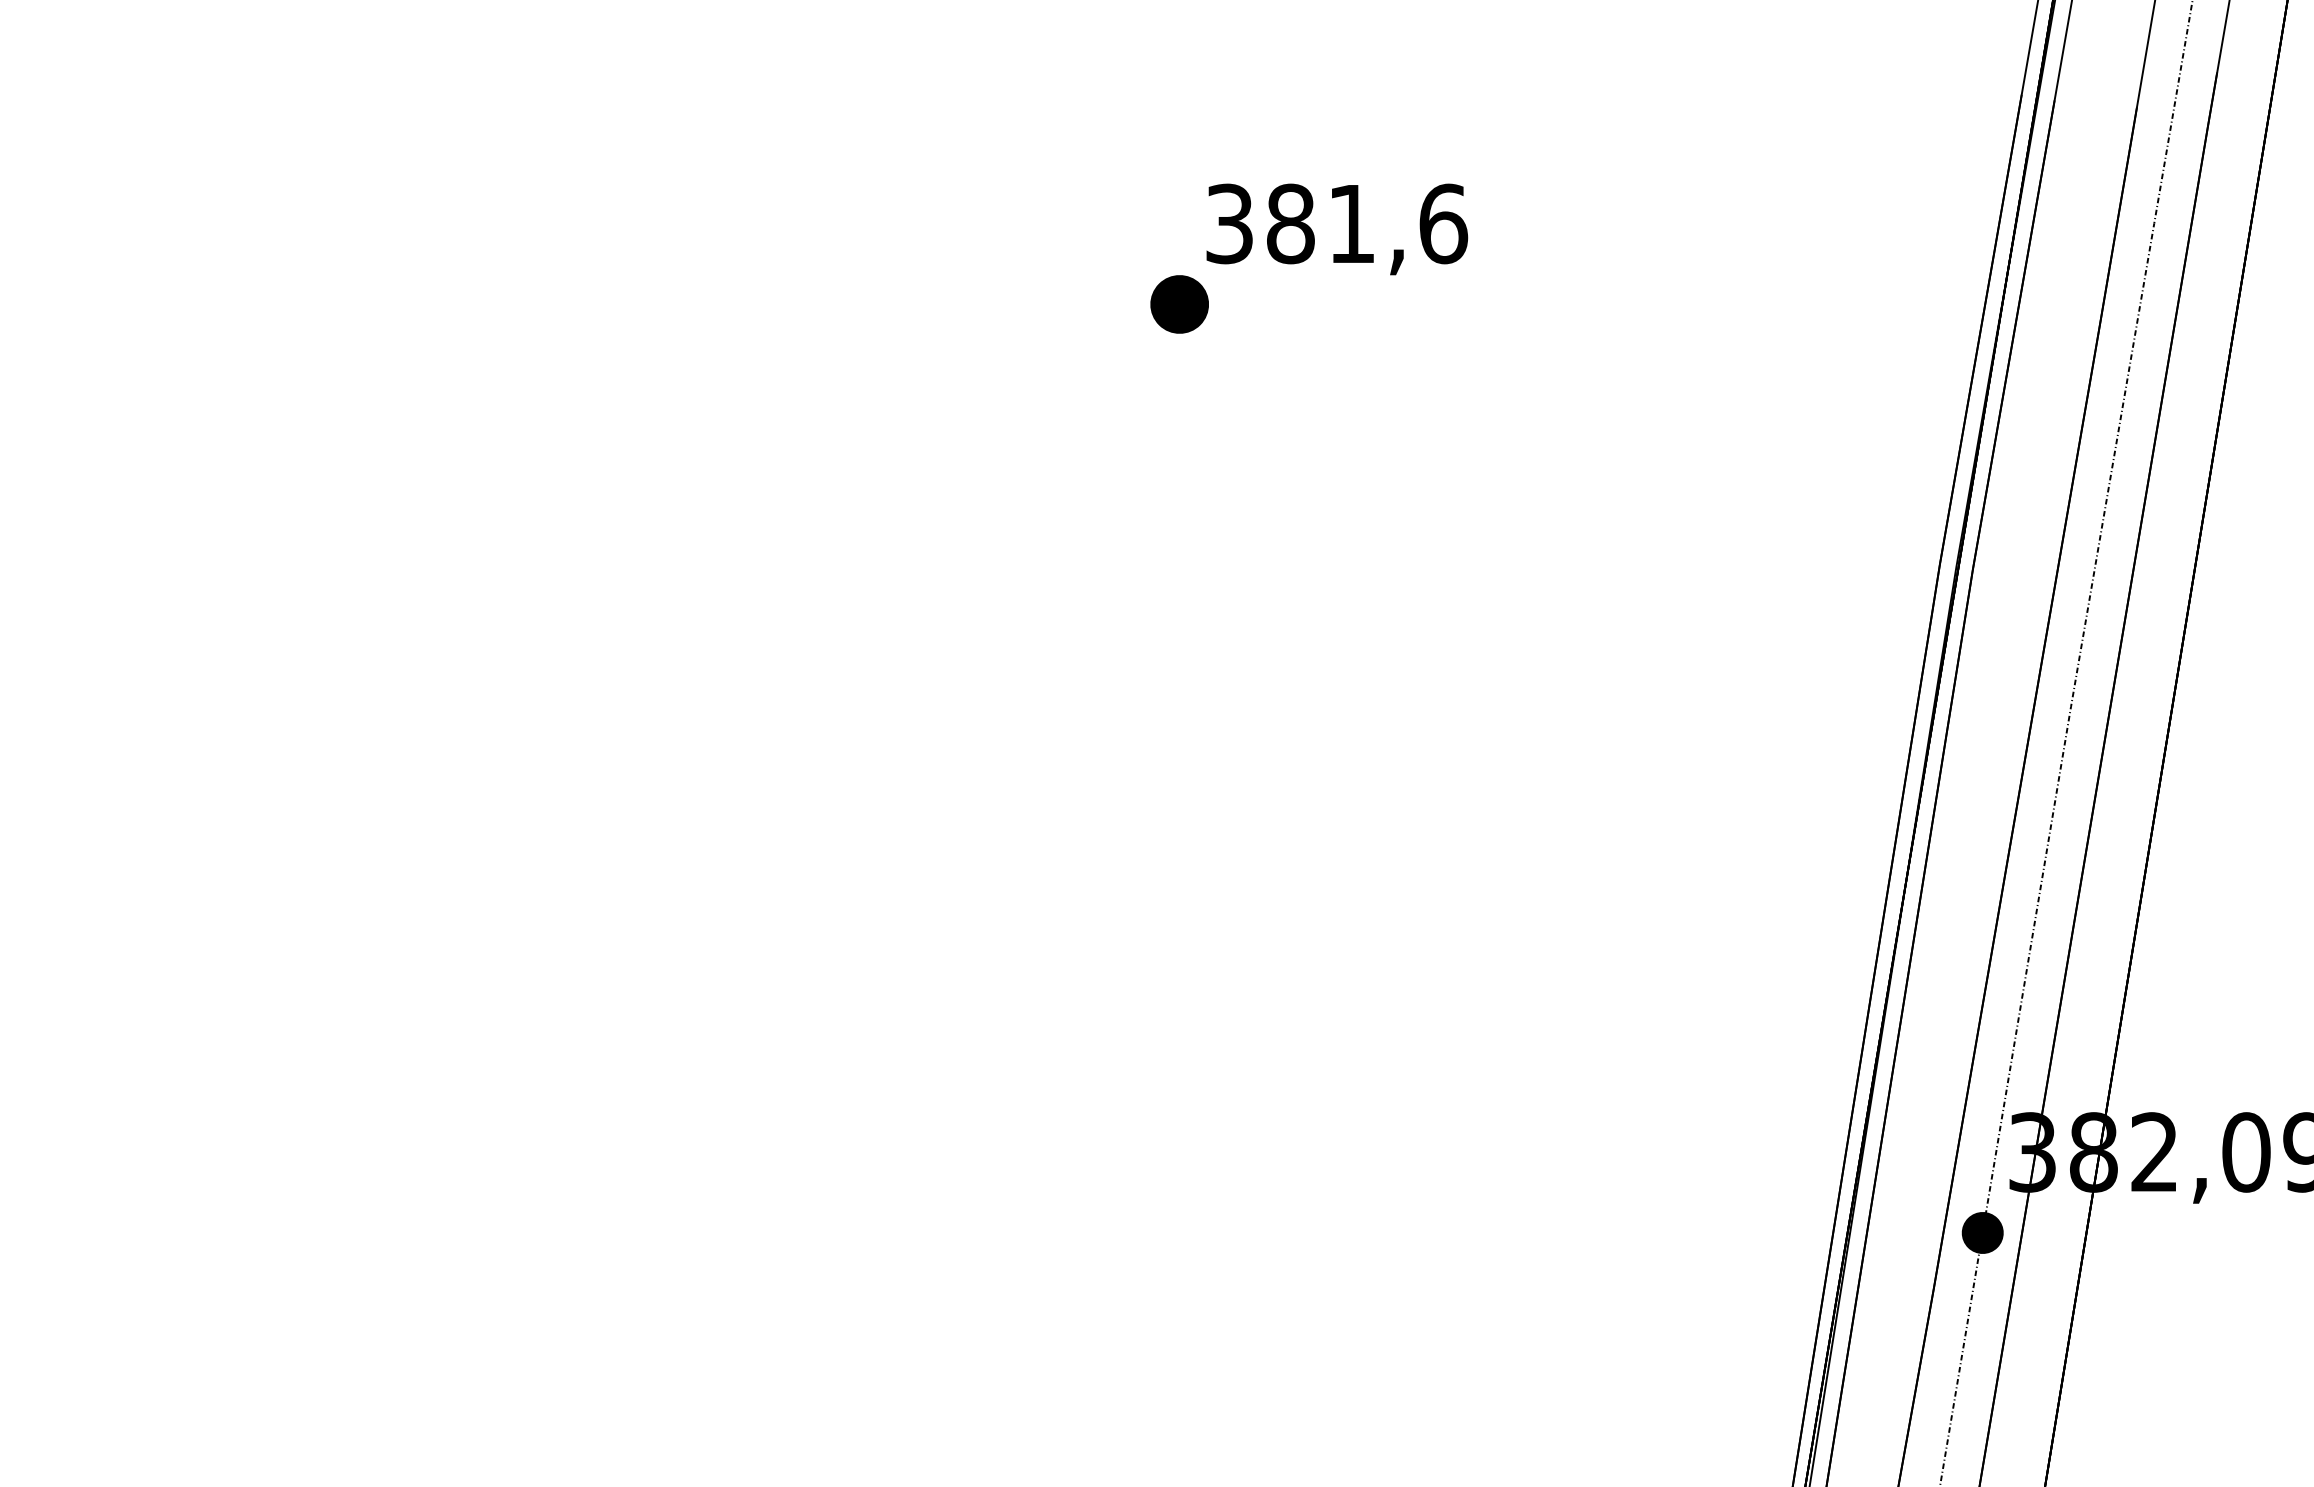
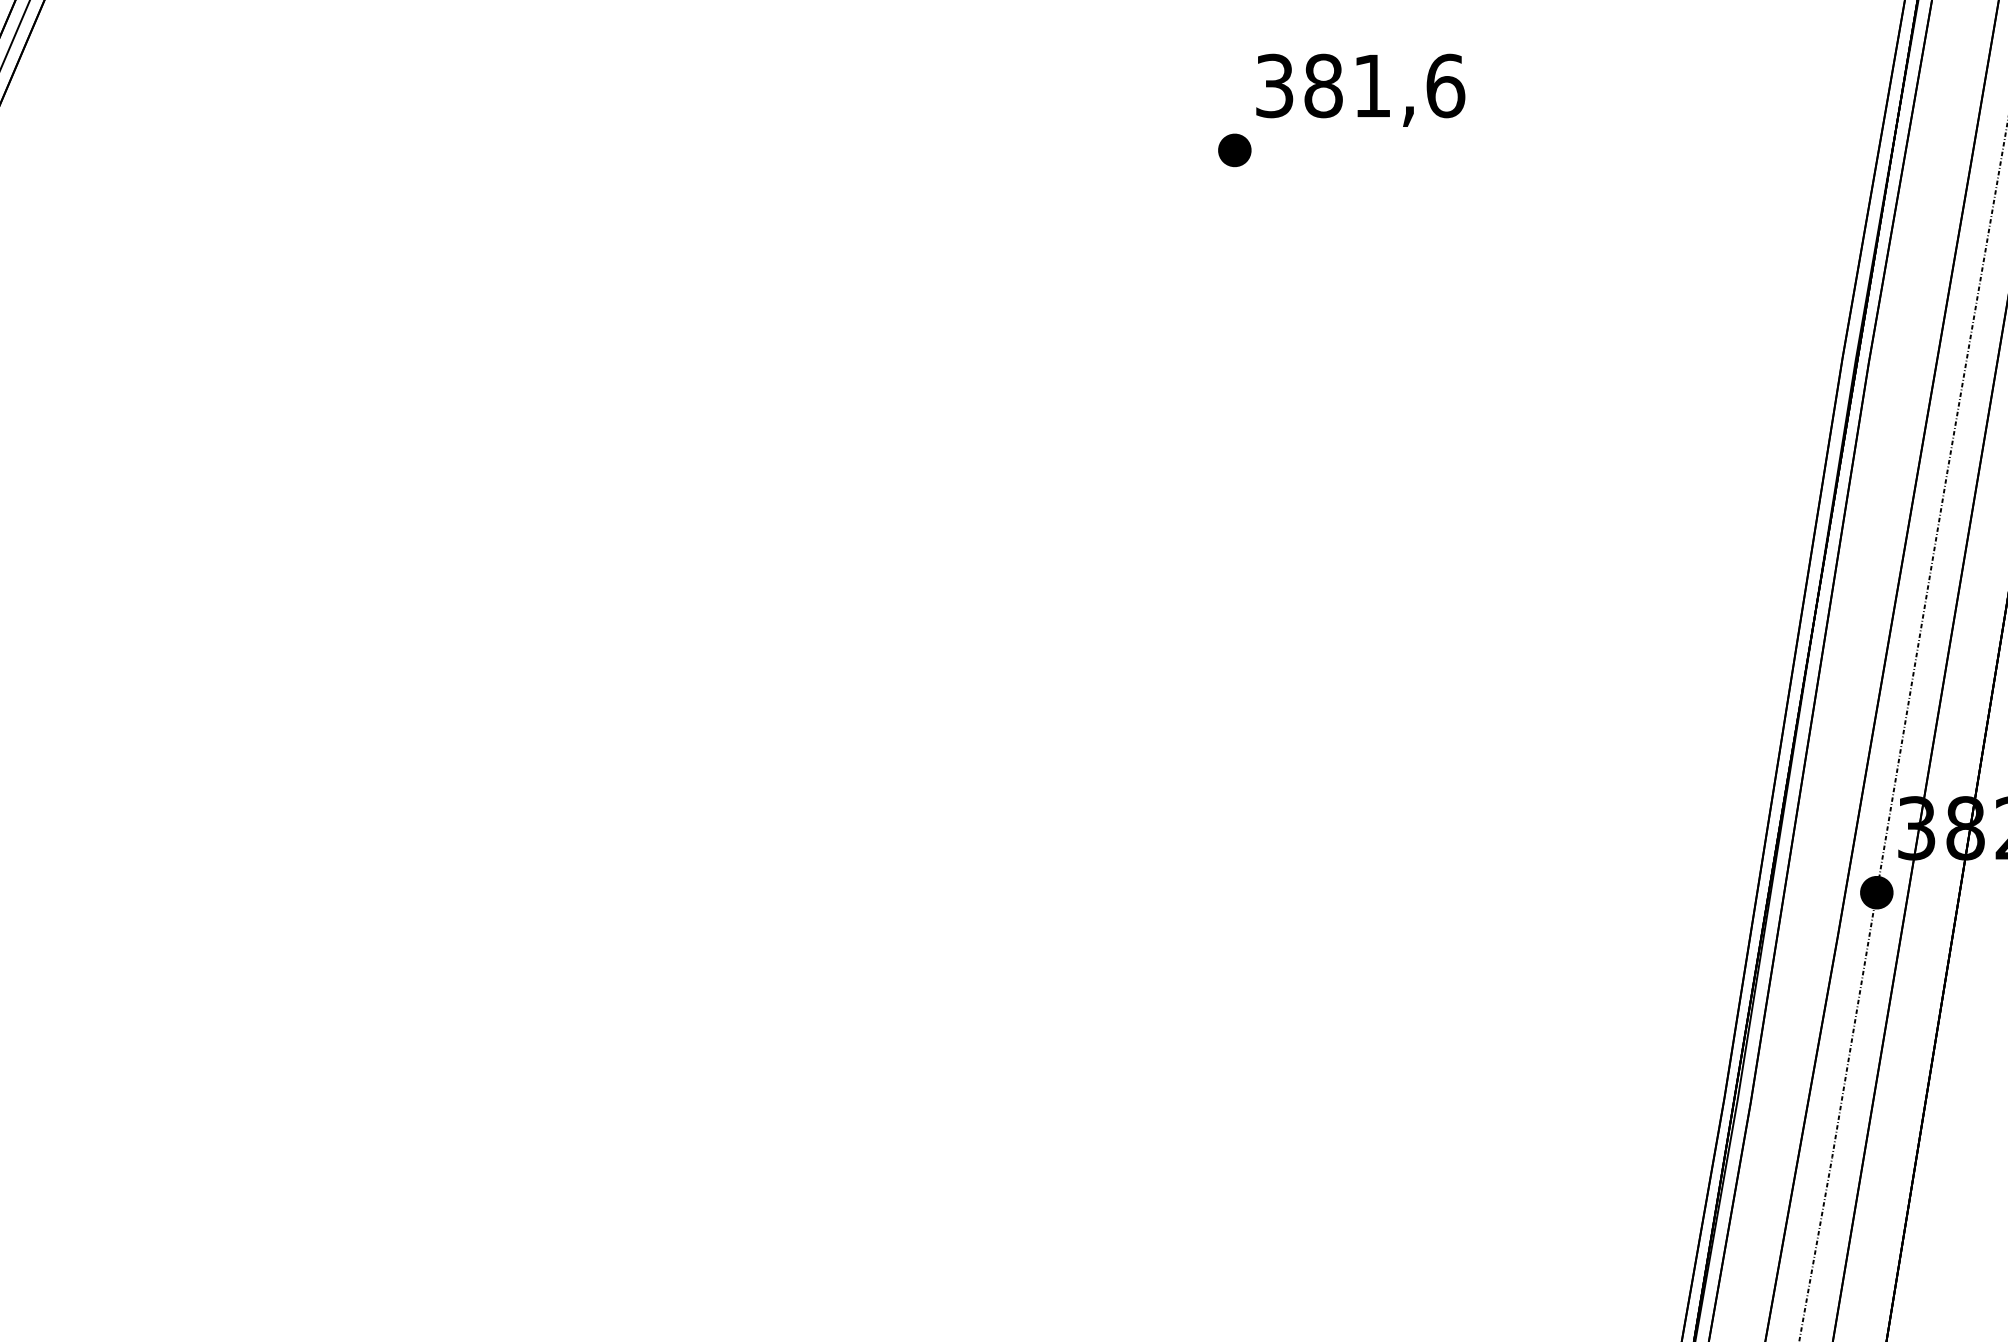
part: (1179, 304) -> (1234, 150), size x0.71

